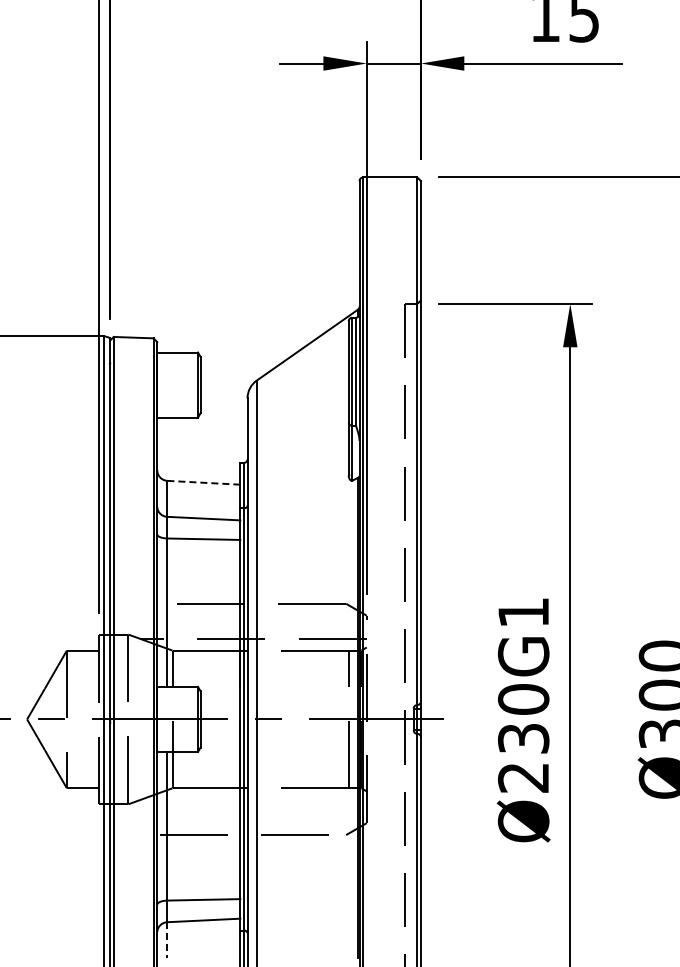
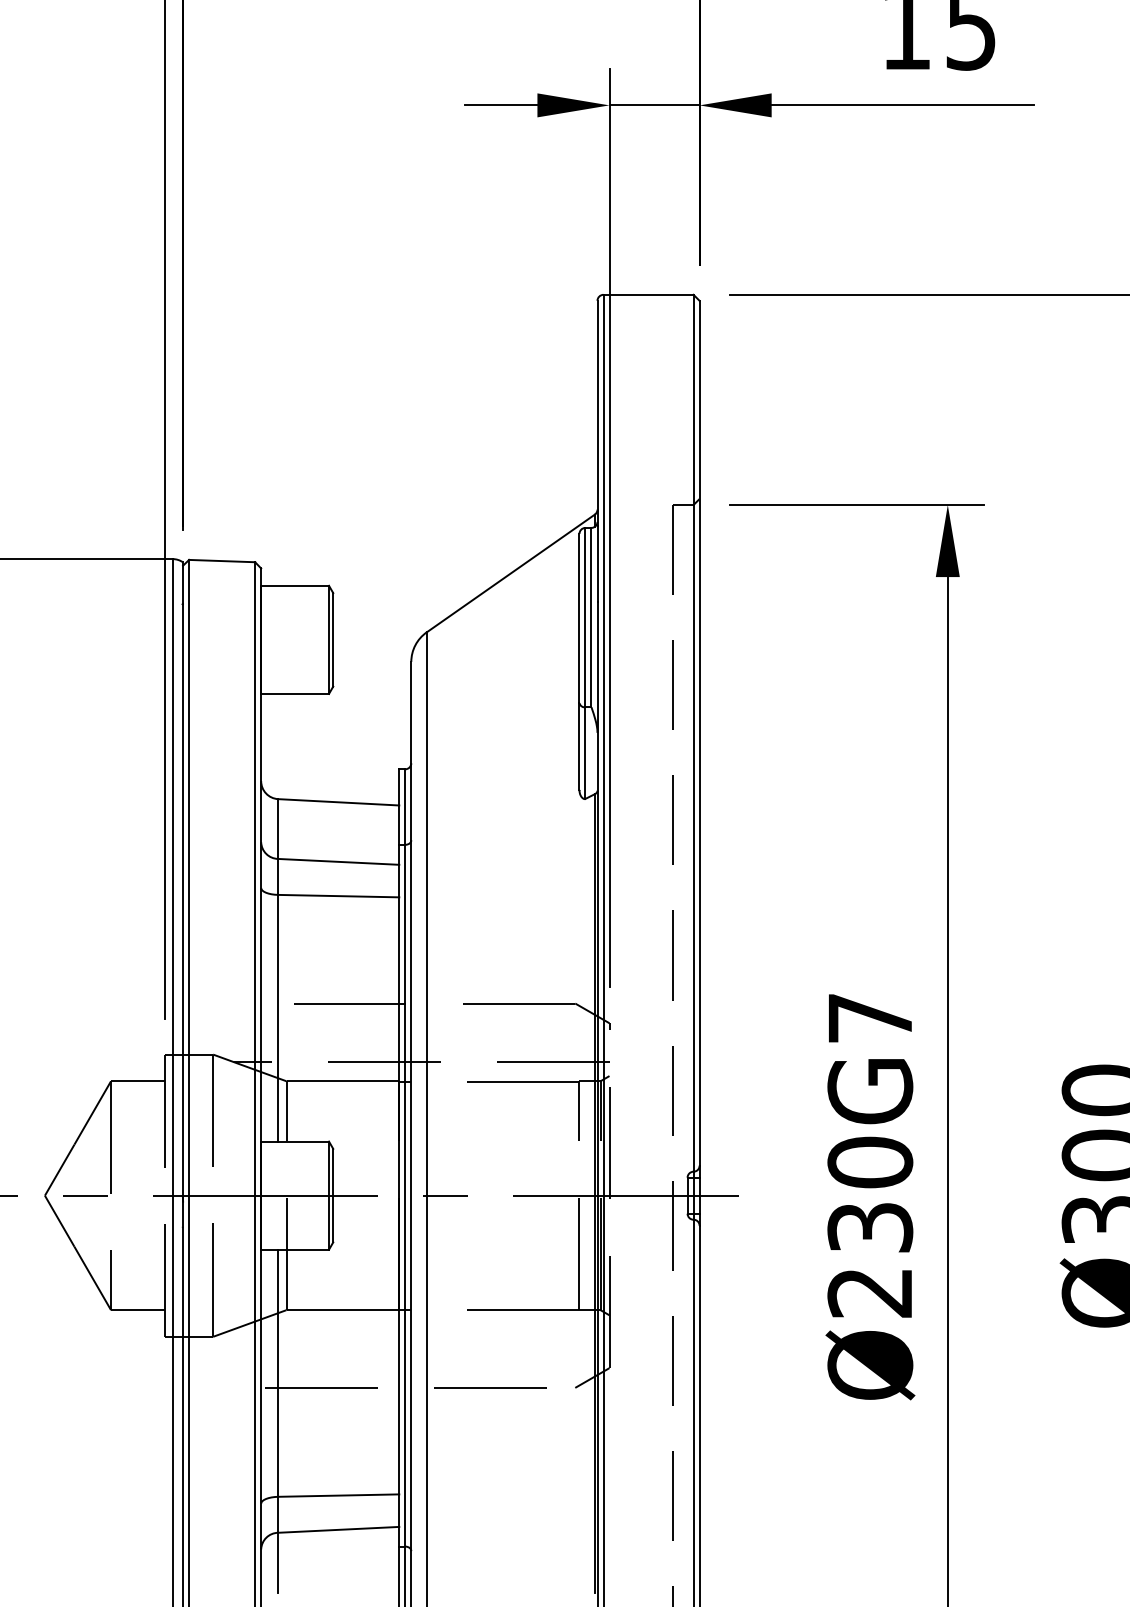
line: (203, 482) -> (338, 801), dashed -> solid
text: (523, 612) -> (870, 1017), Ø230G1 -> Ø230G7
line: (167, 940) -> (278, 1563), dashed -> solid

